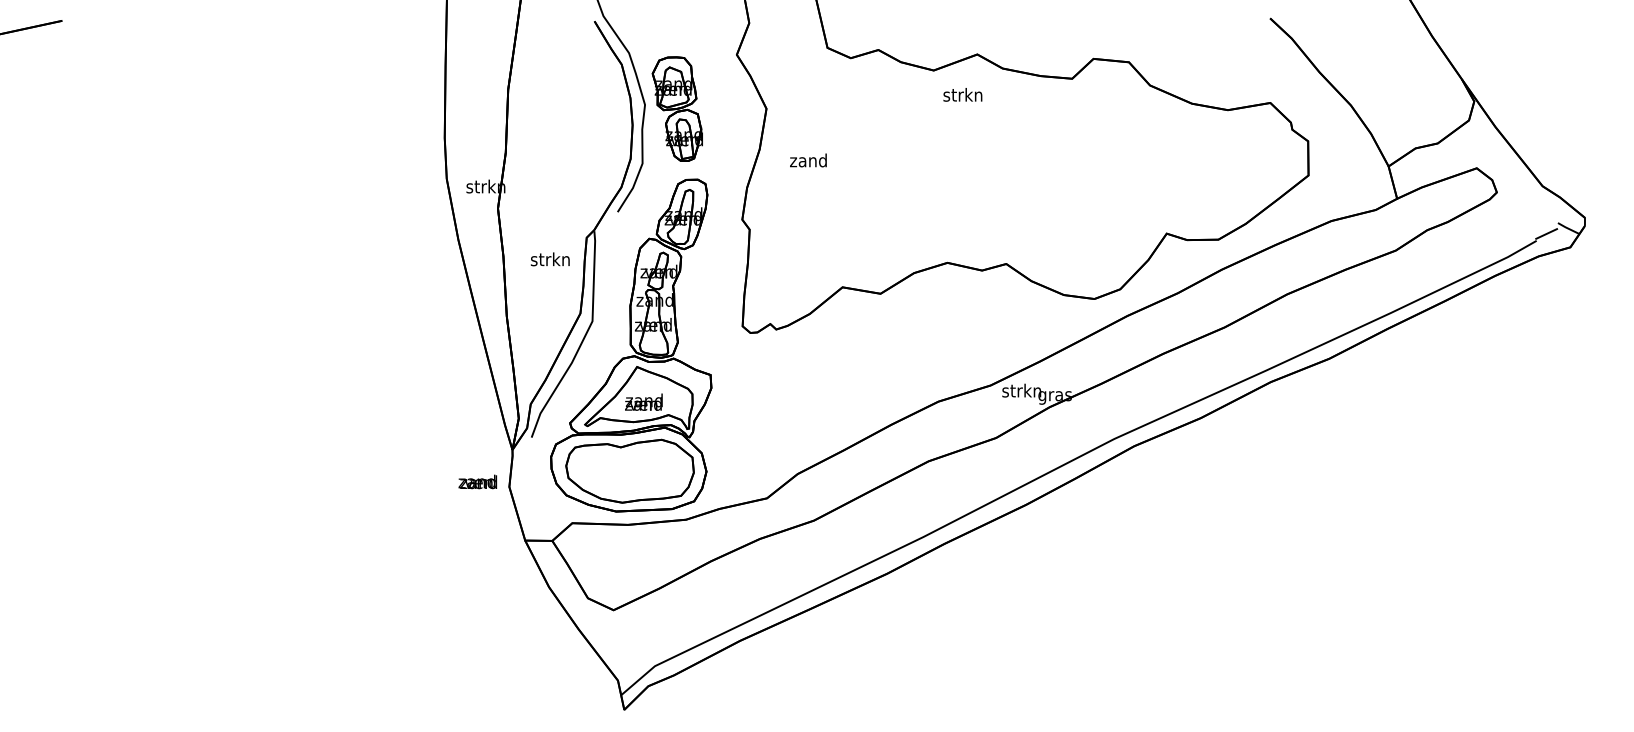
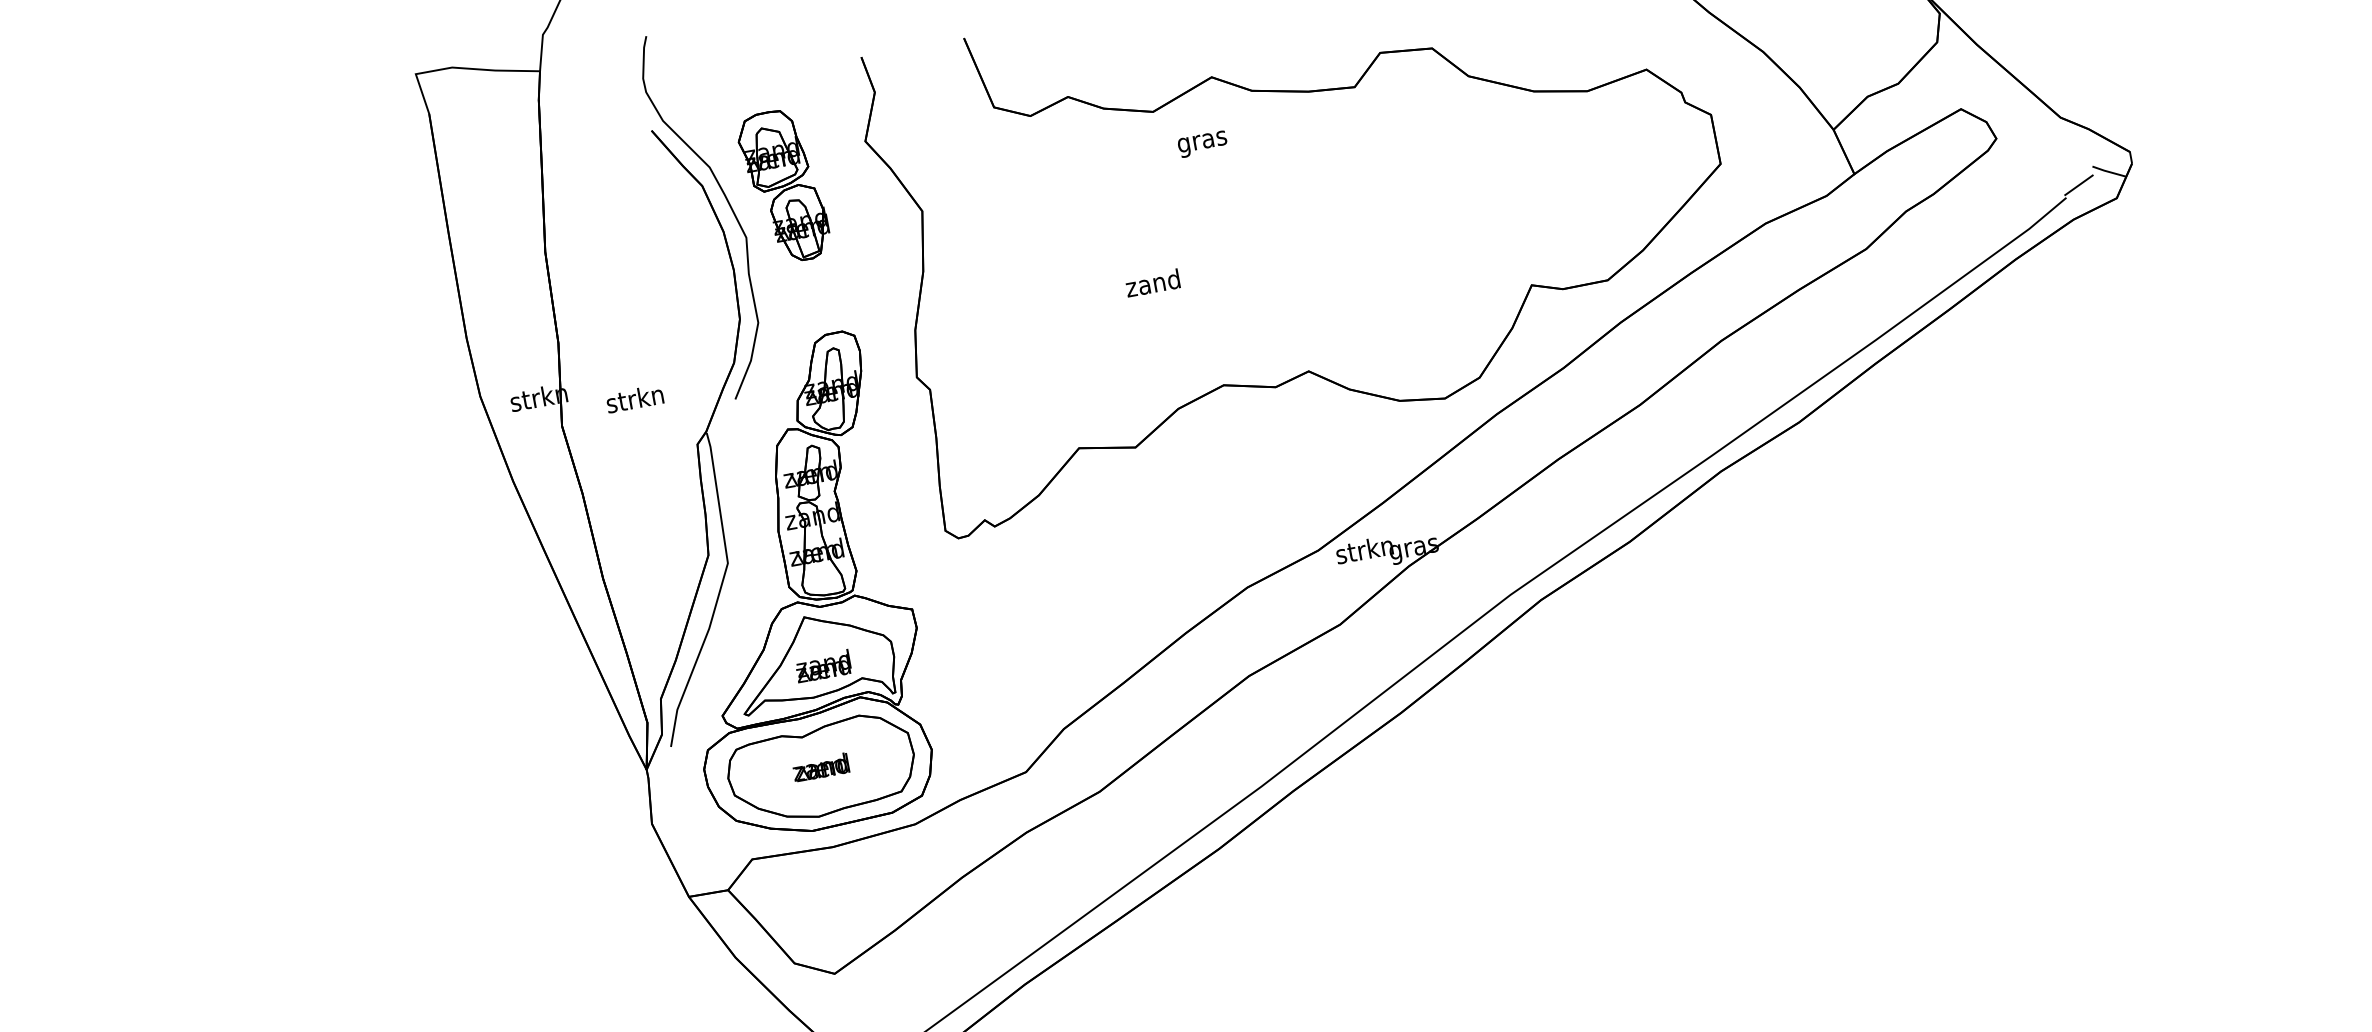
text: (962, 96) -> (1201, 141), strkn -> gras
part: (676, 108) -> (782, 185), moved
text: (808, 160) -> (1152, 283), moved
text: (550, 259) -> (635, 398), moved
text: (477, 481) -> (820, 766), moved

